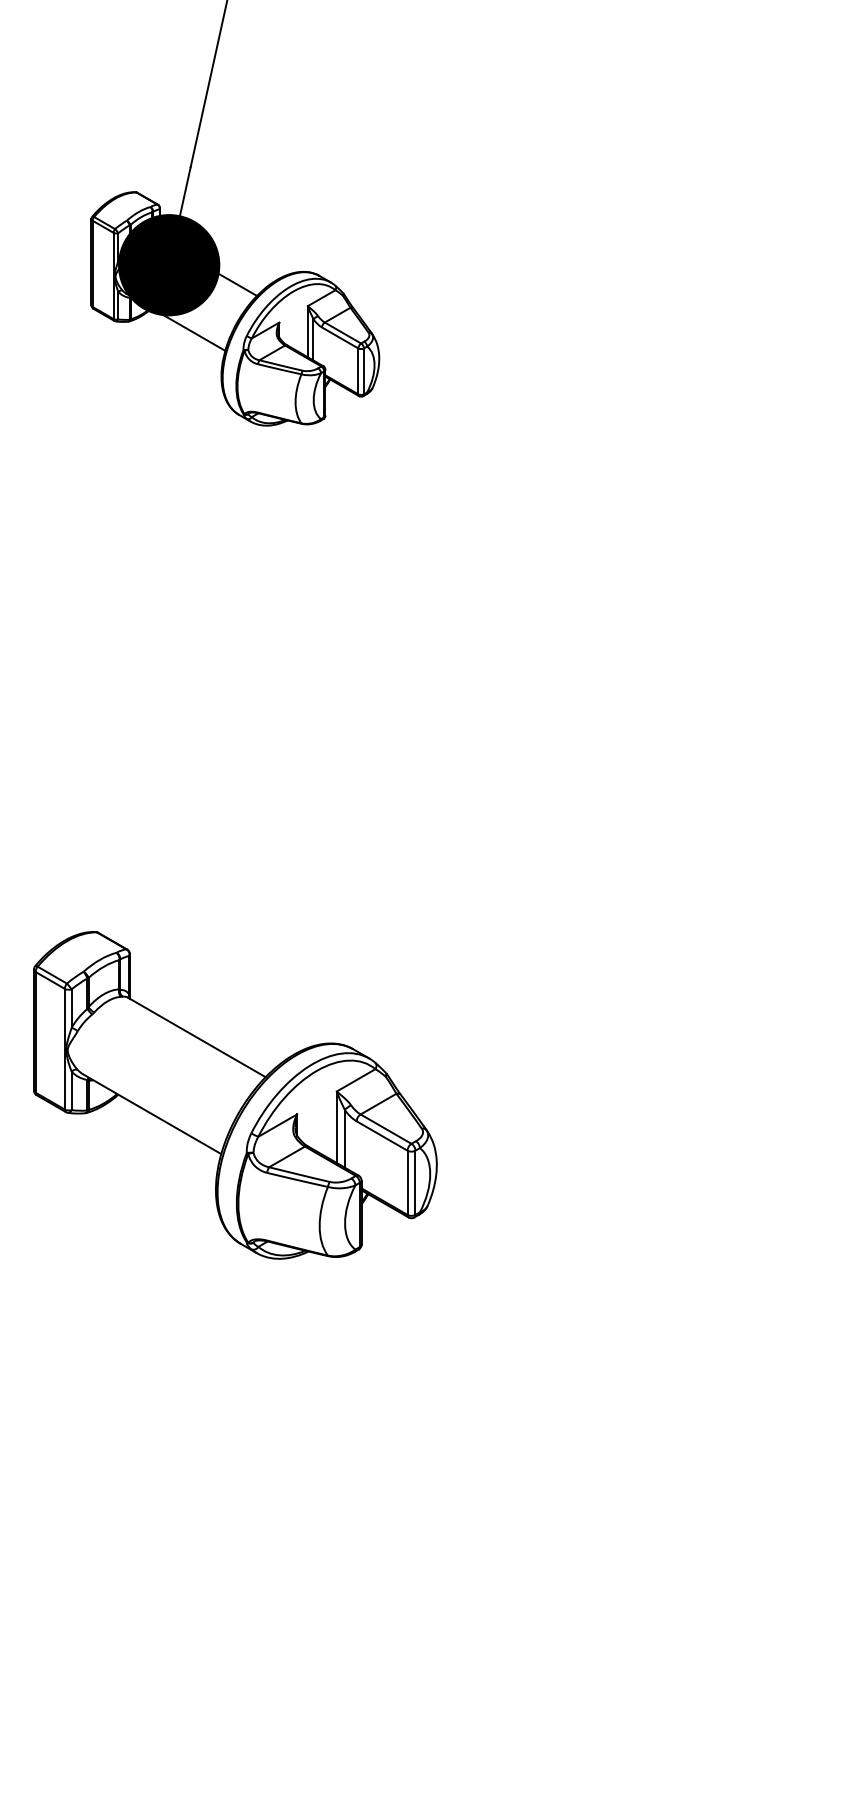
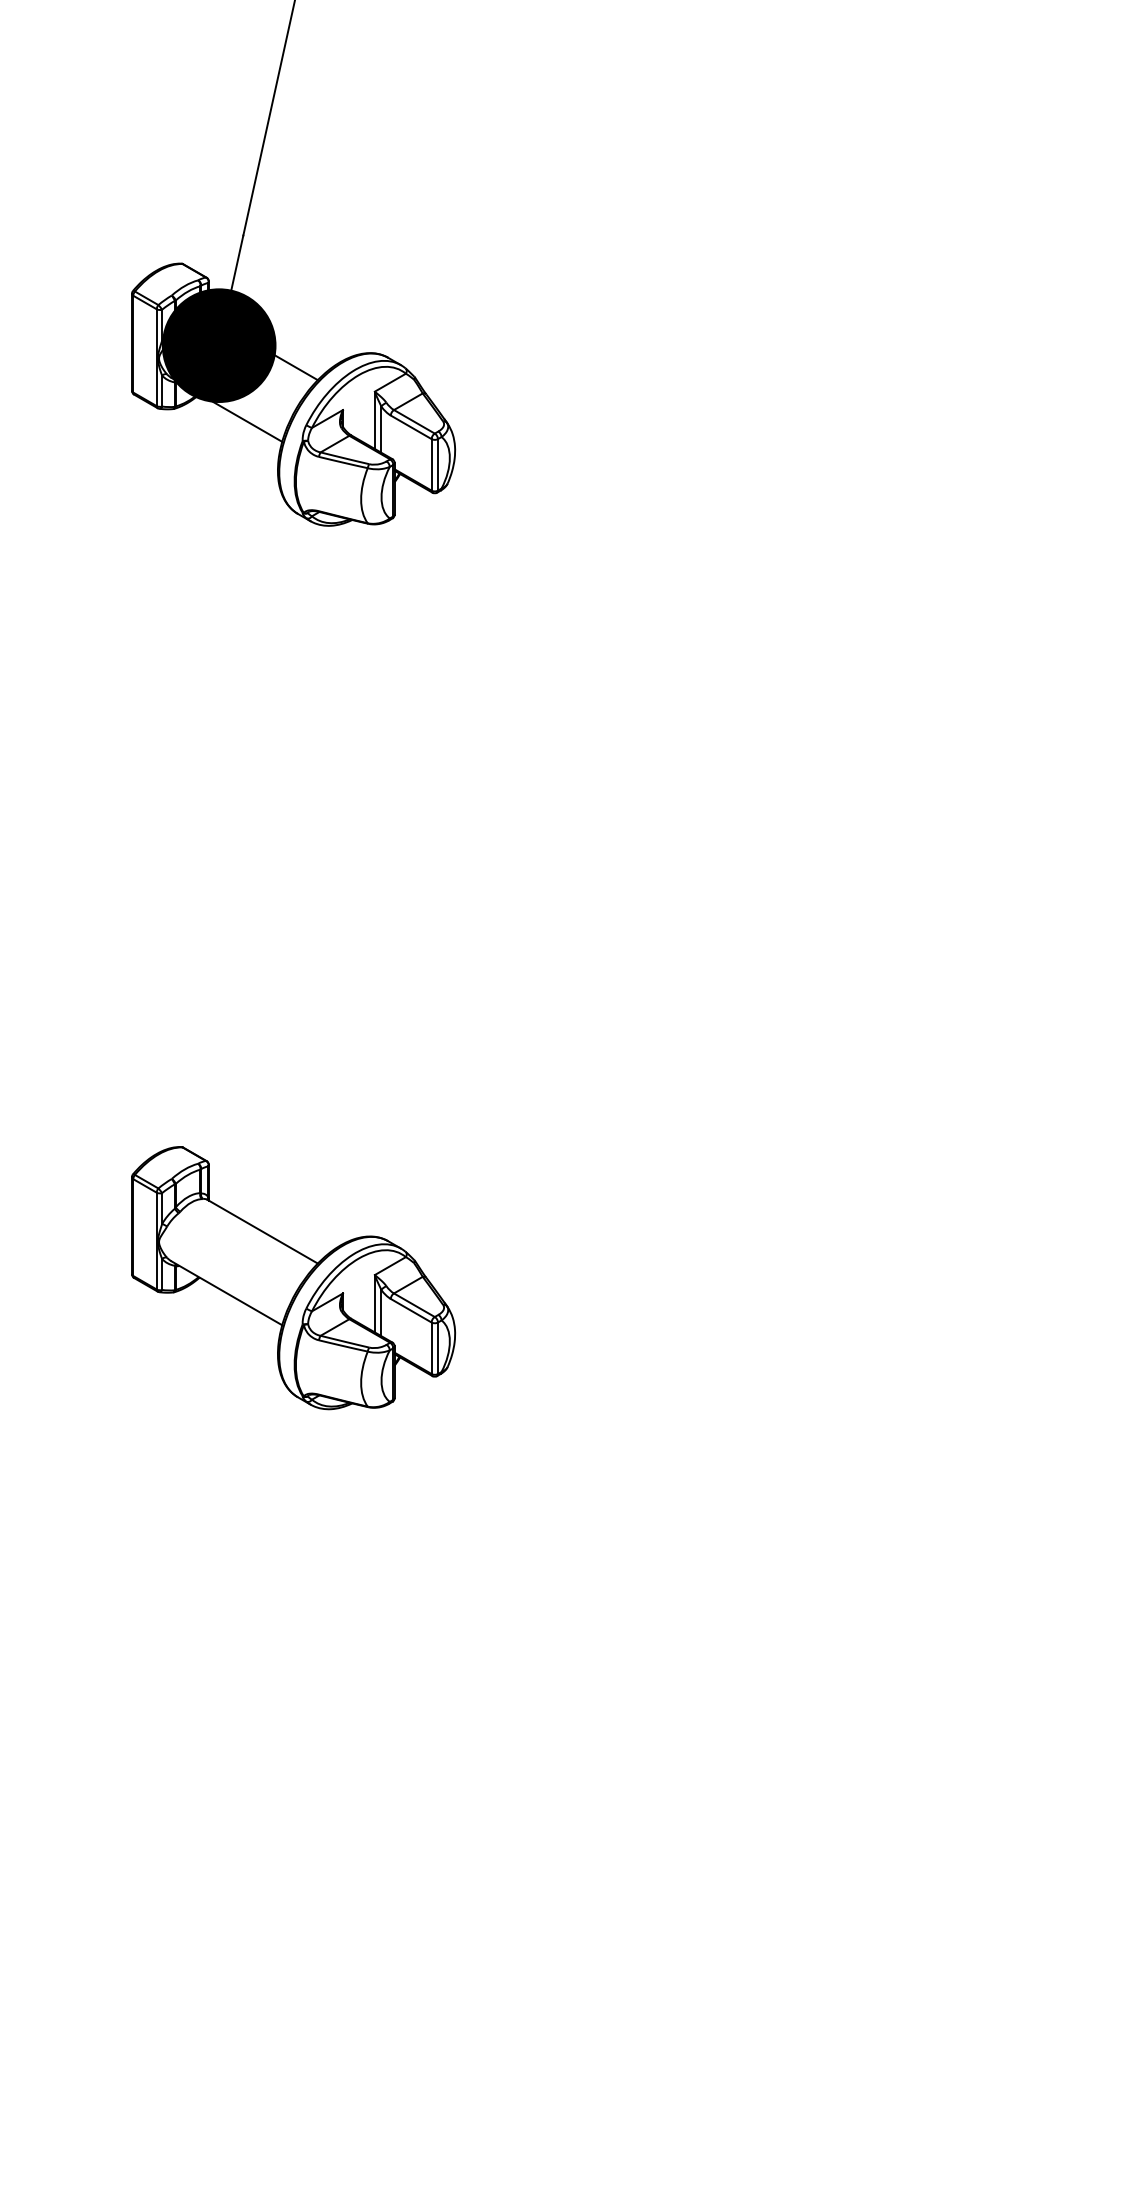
part: (235, 1095) -> (293, 1278), size x0.71

